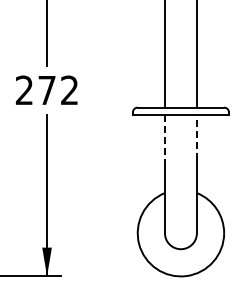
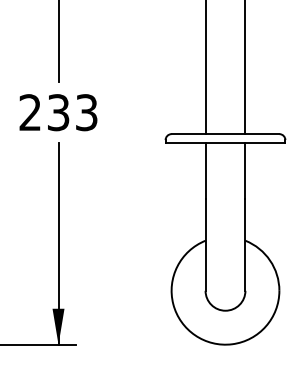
text: (58, 90) -> (72, 112), 272 -> 233
line: (196, 136) -> (244, 170), dashed -> solid
line: (164, 137) -> (204, 171), dashed -> solid

